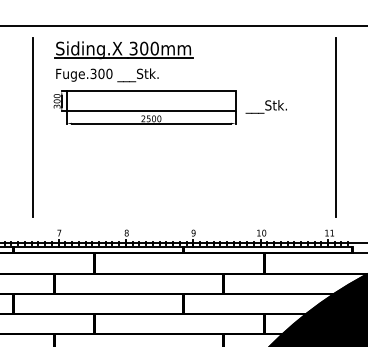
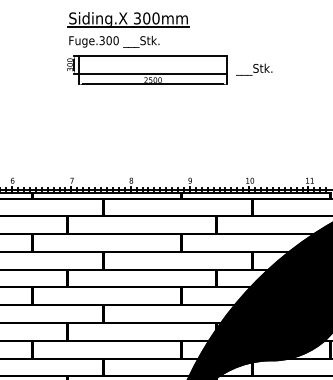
line: (32, 127) -> (48, 87), removed
line: (336, 127) -> (315, 87), removed

